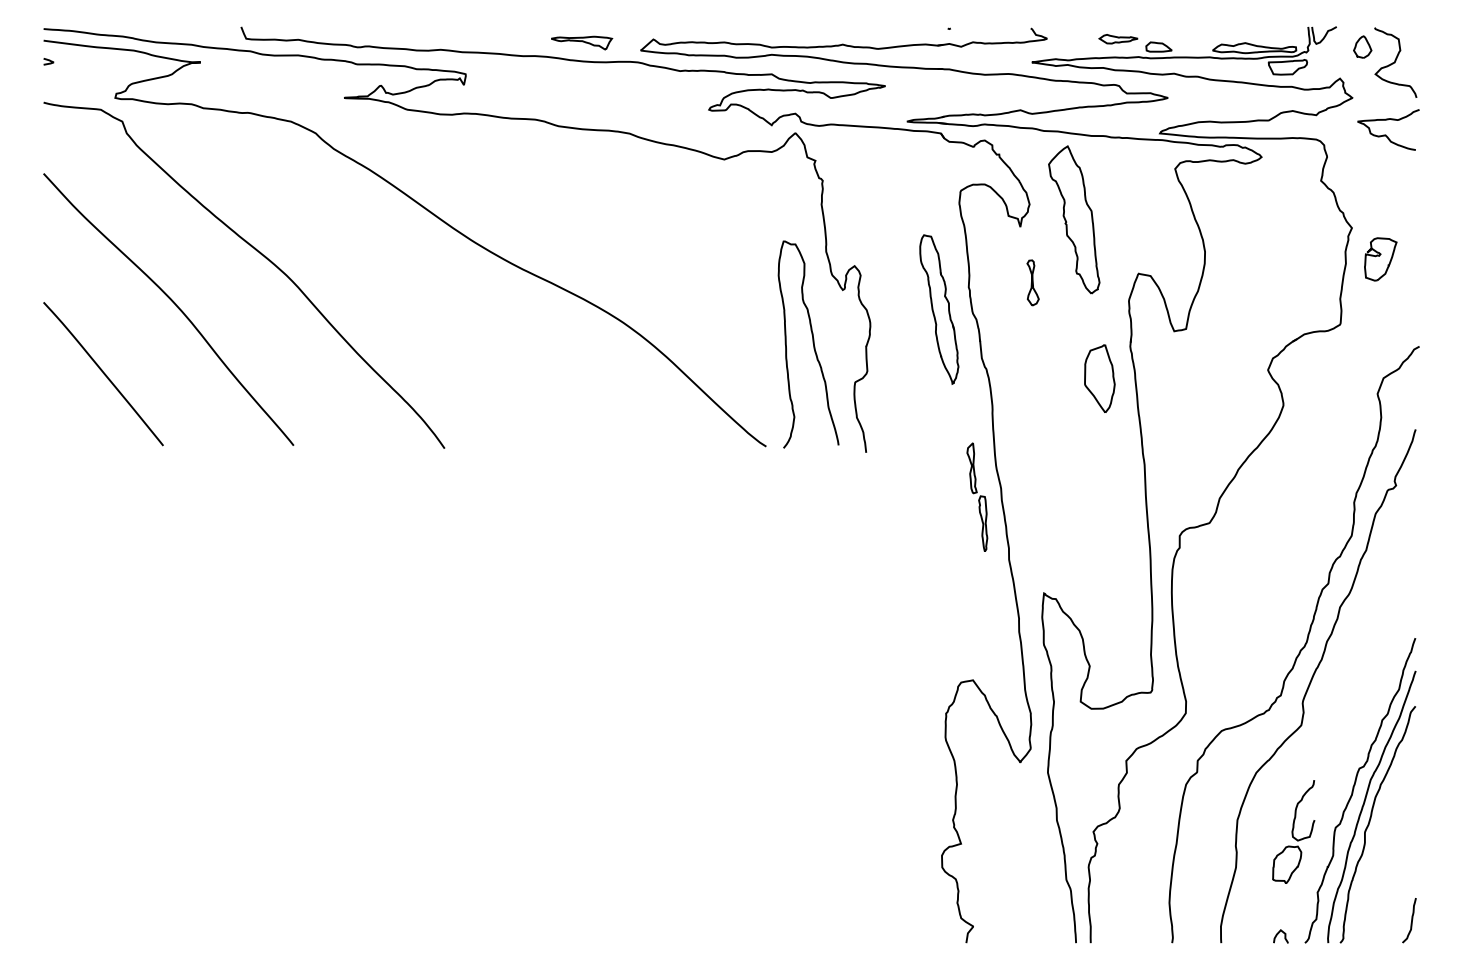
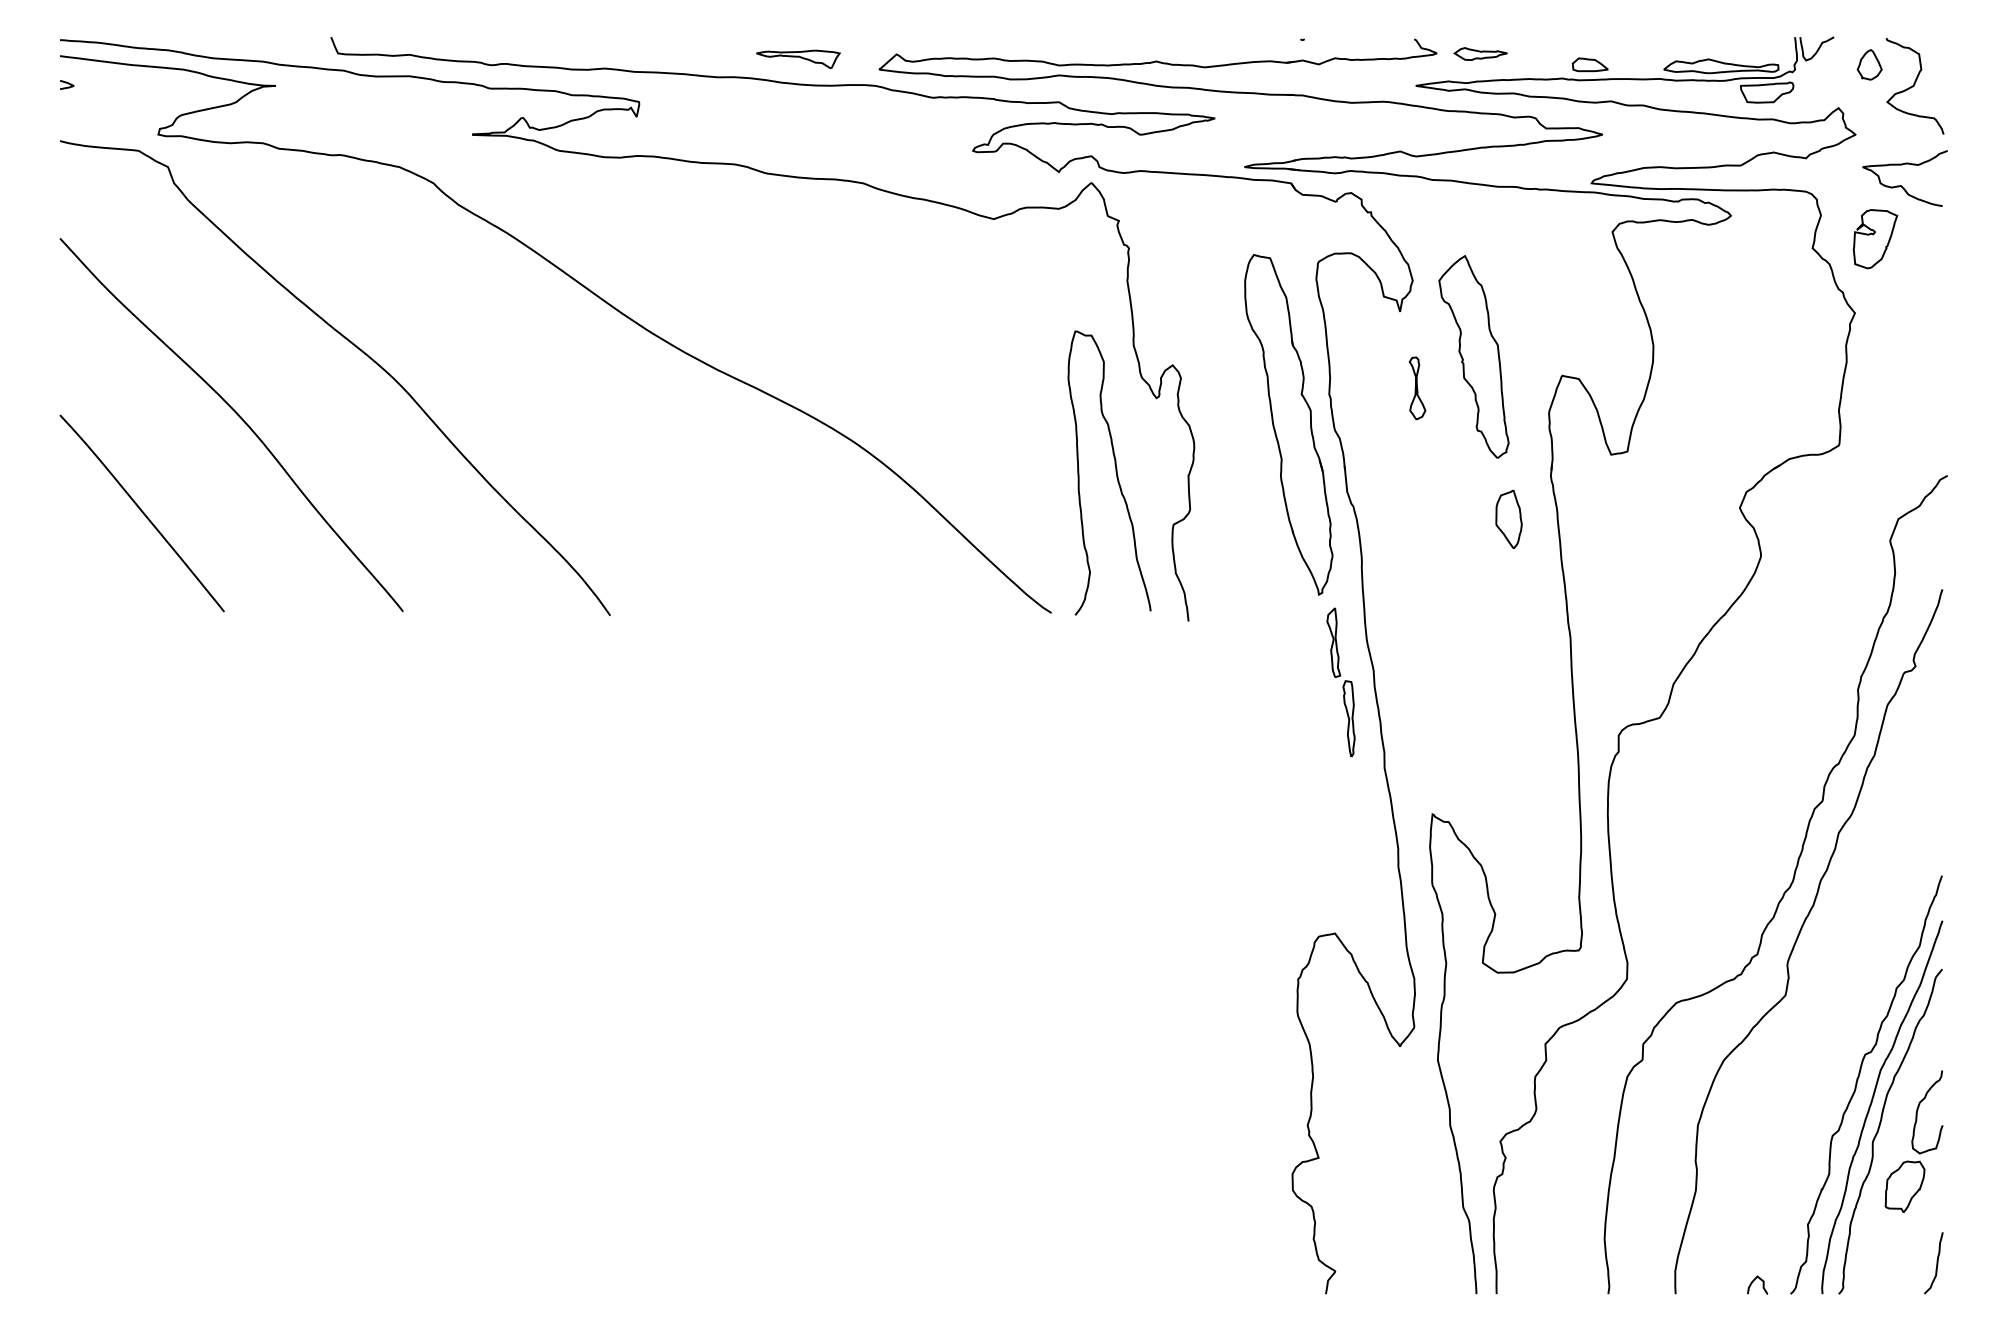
part: (1118, 38) -> (1480, 53), moved
part: (1073, 219) -> (1473, 356), moved
part: (1380, 259) -> (1875, 239), moved
part: (939, 309) -> (1288, 424), size x1.67
part: (1099, 377) -> (1508, 518), size x0.62
part: (1293, 831) -> (1913, 1141), moved

